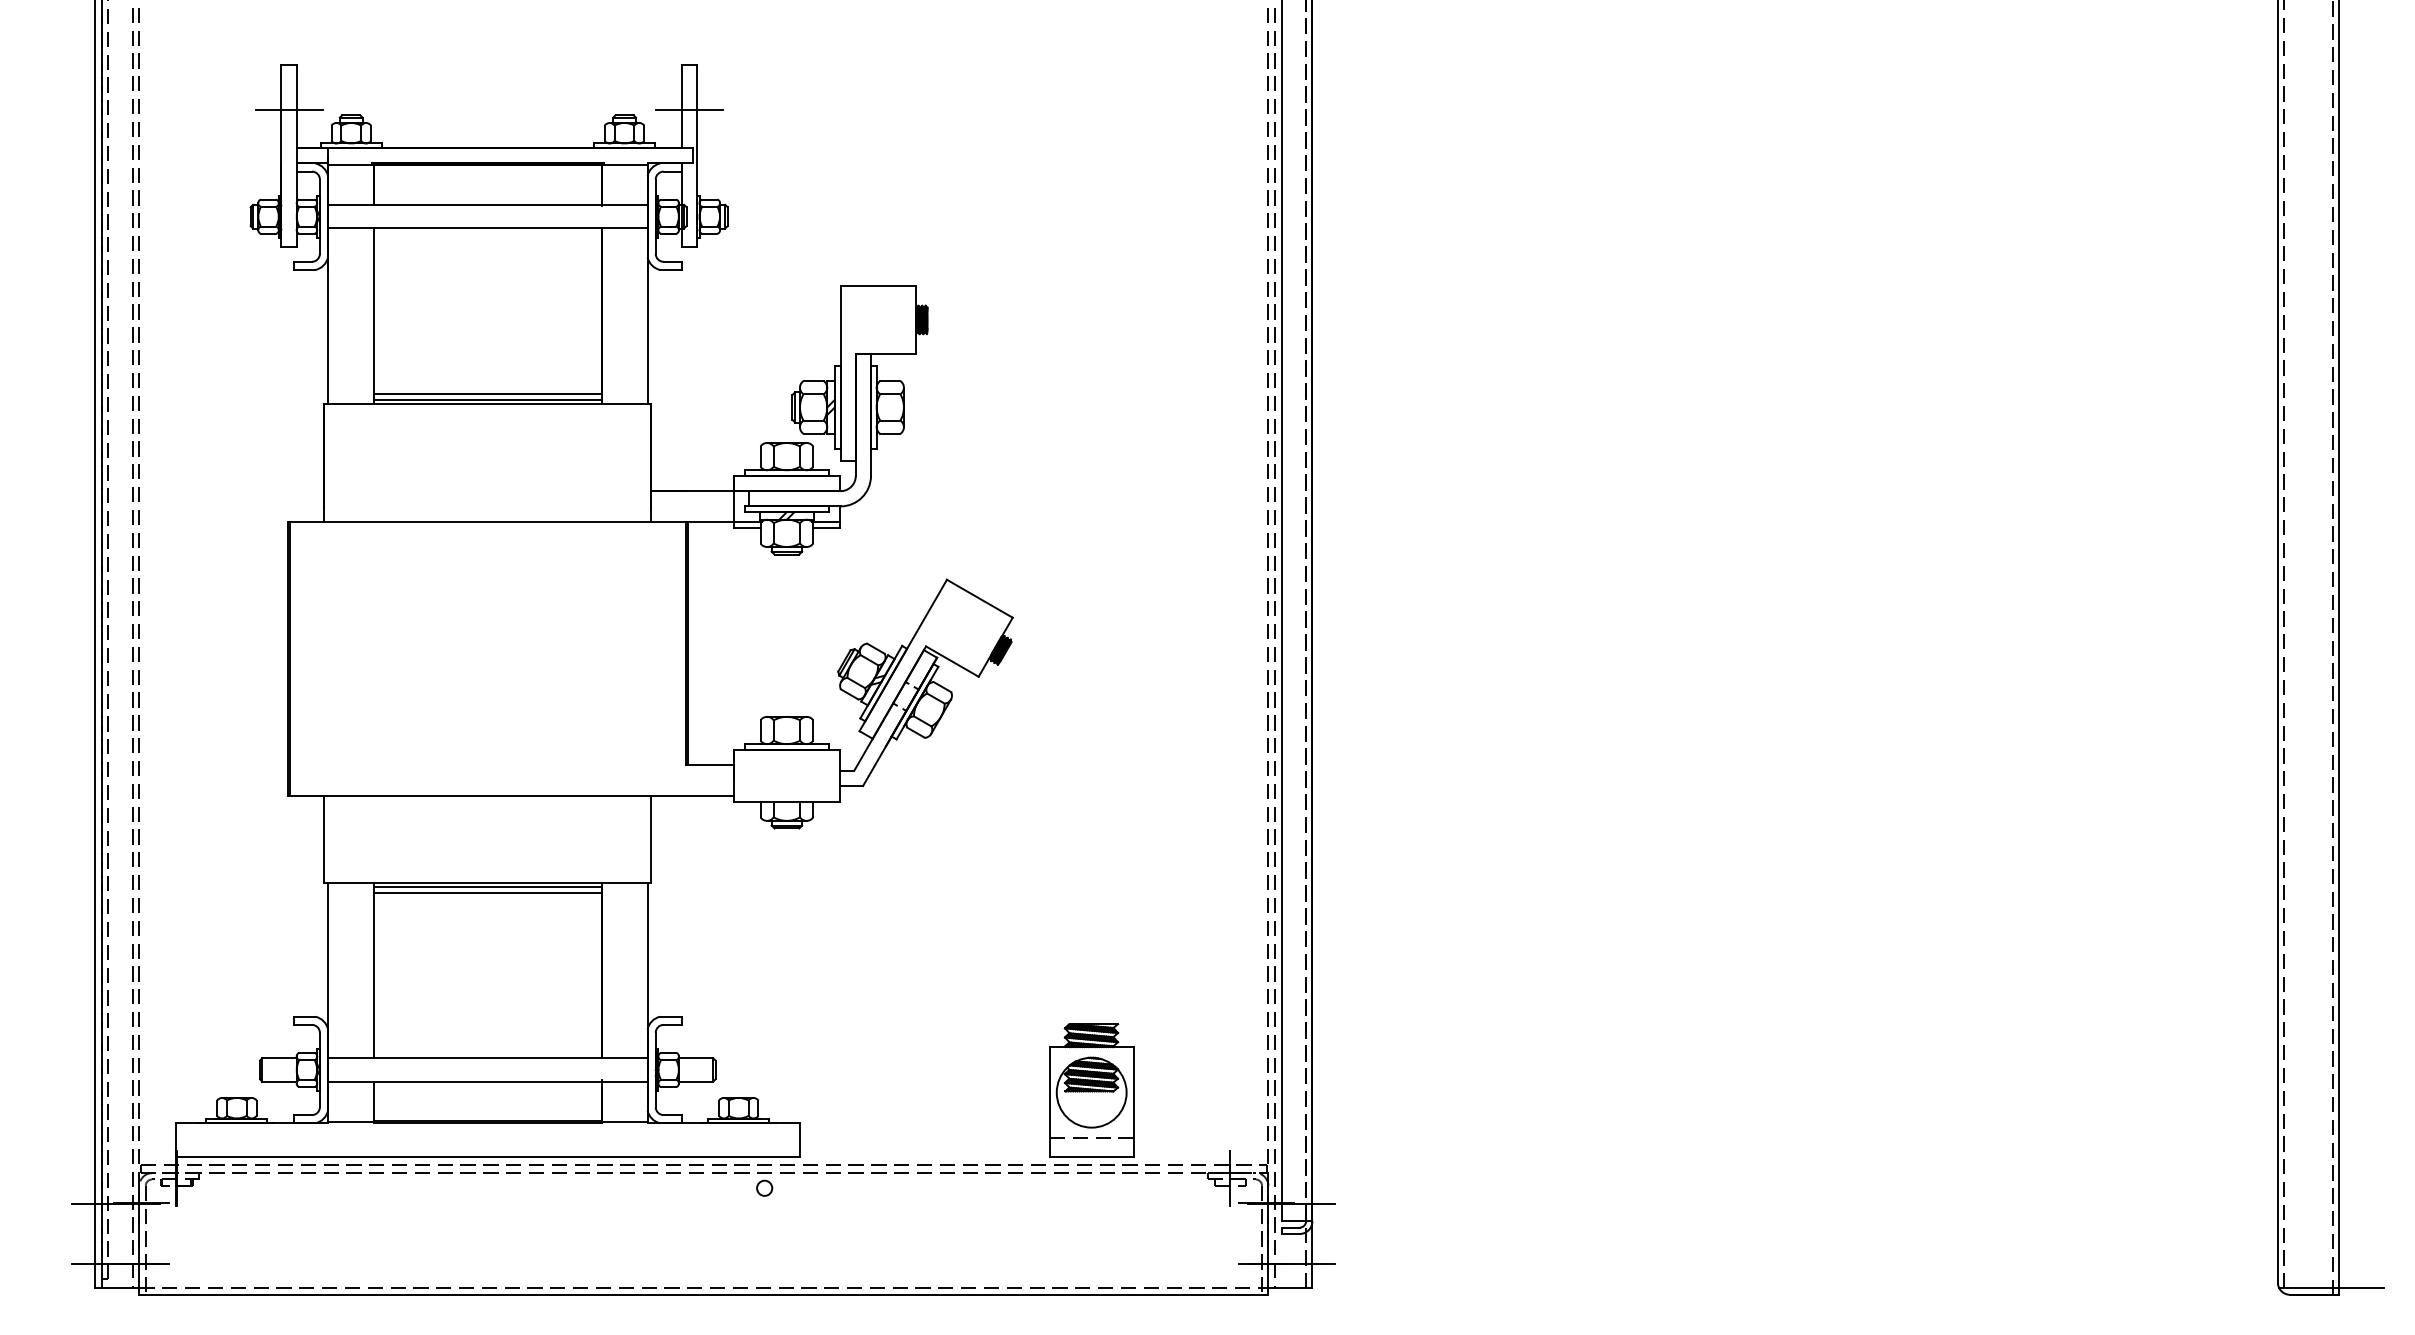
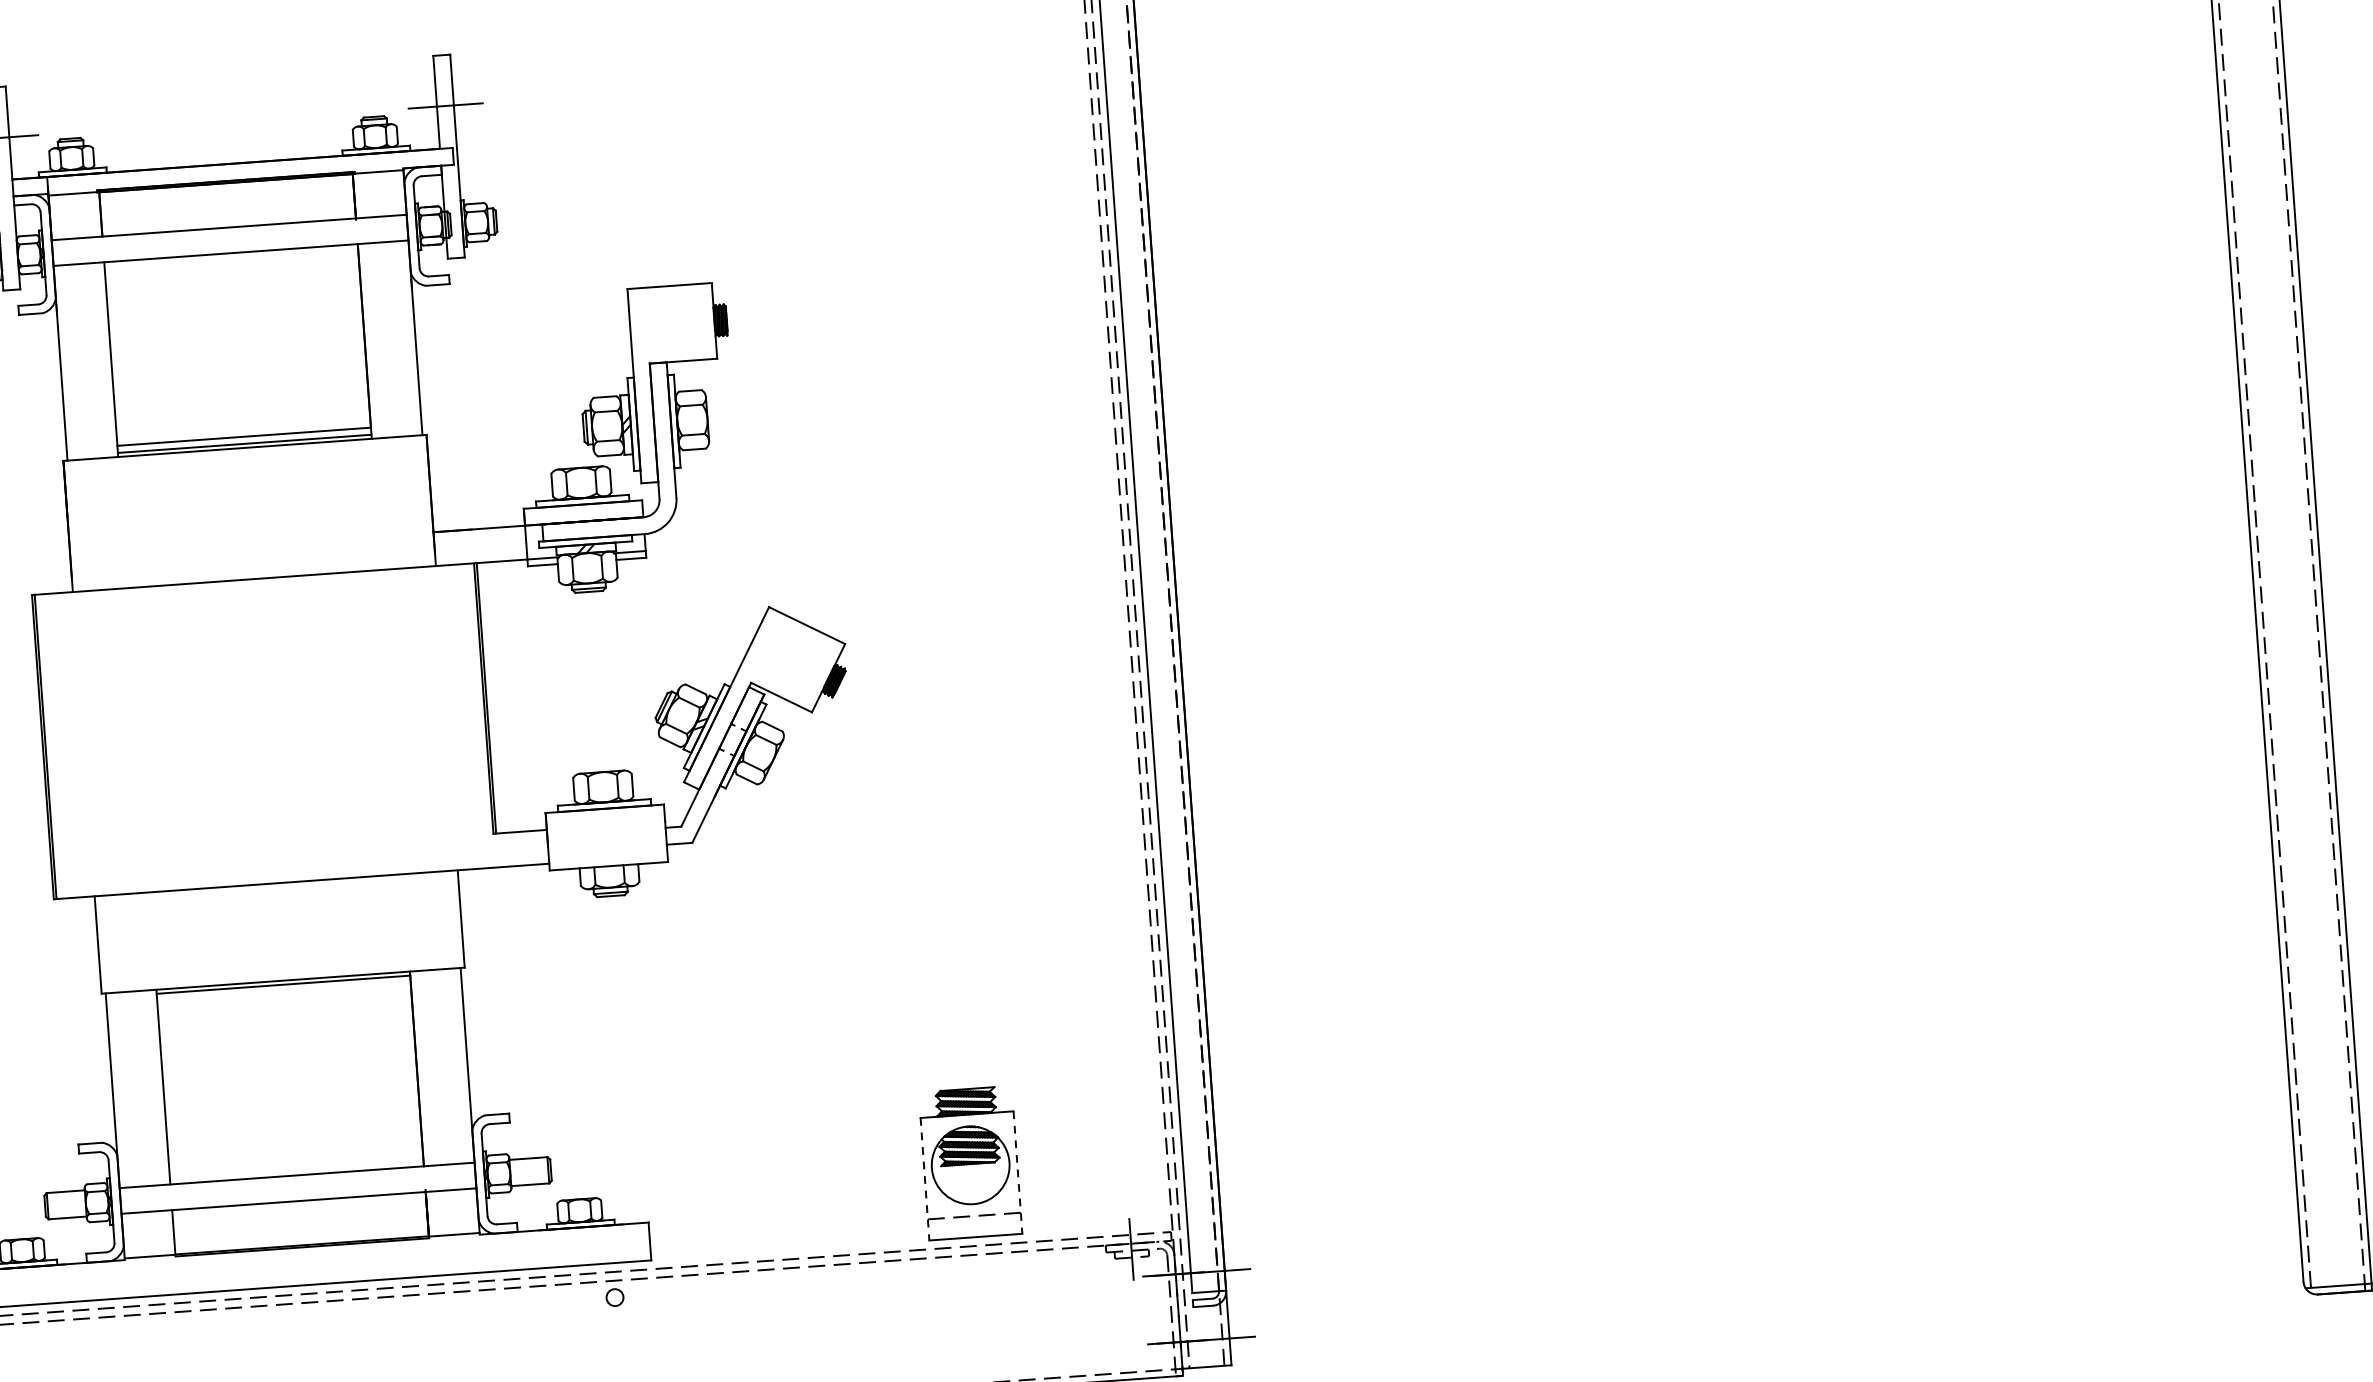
line: (487, 893) -> (283, 992), removed
line: (1049, 1102) -> (924, 1179), solid -> dashed
line: (1133, 1102) -> (1017, 1172), solid -> dashed

